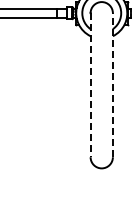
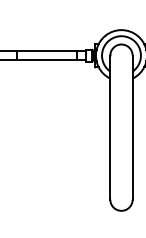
line: (112, 85) -> (132, 127), dashed -> solid
line: (90, 86) -> (110, 128), dashed -> solid

